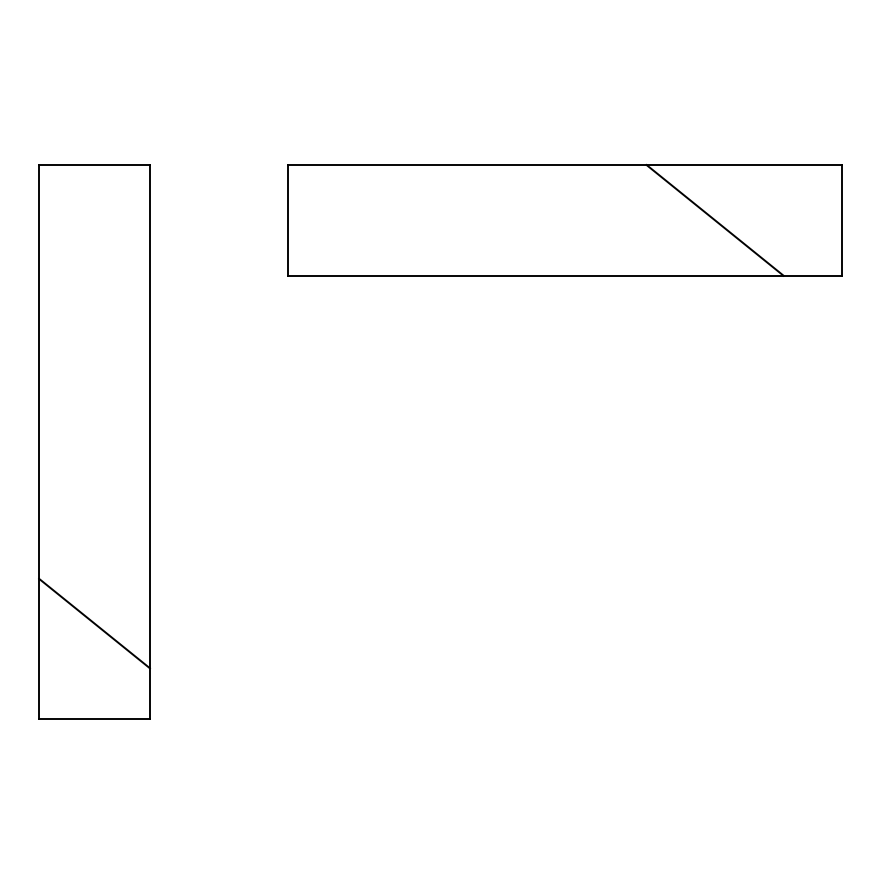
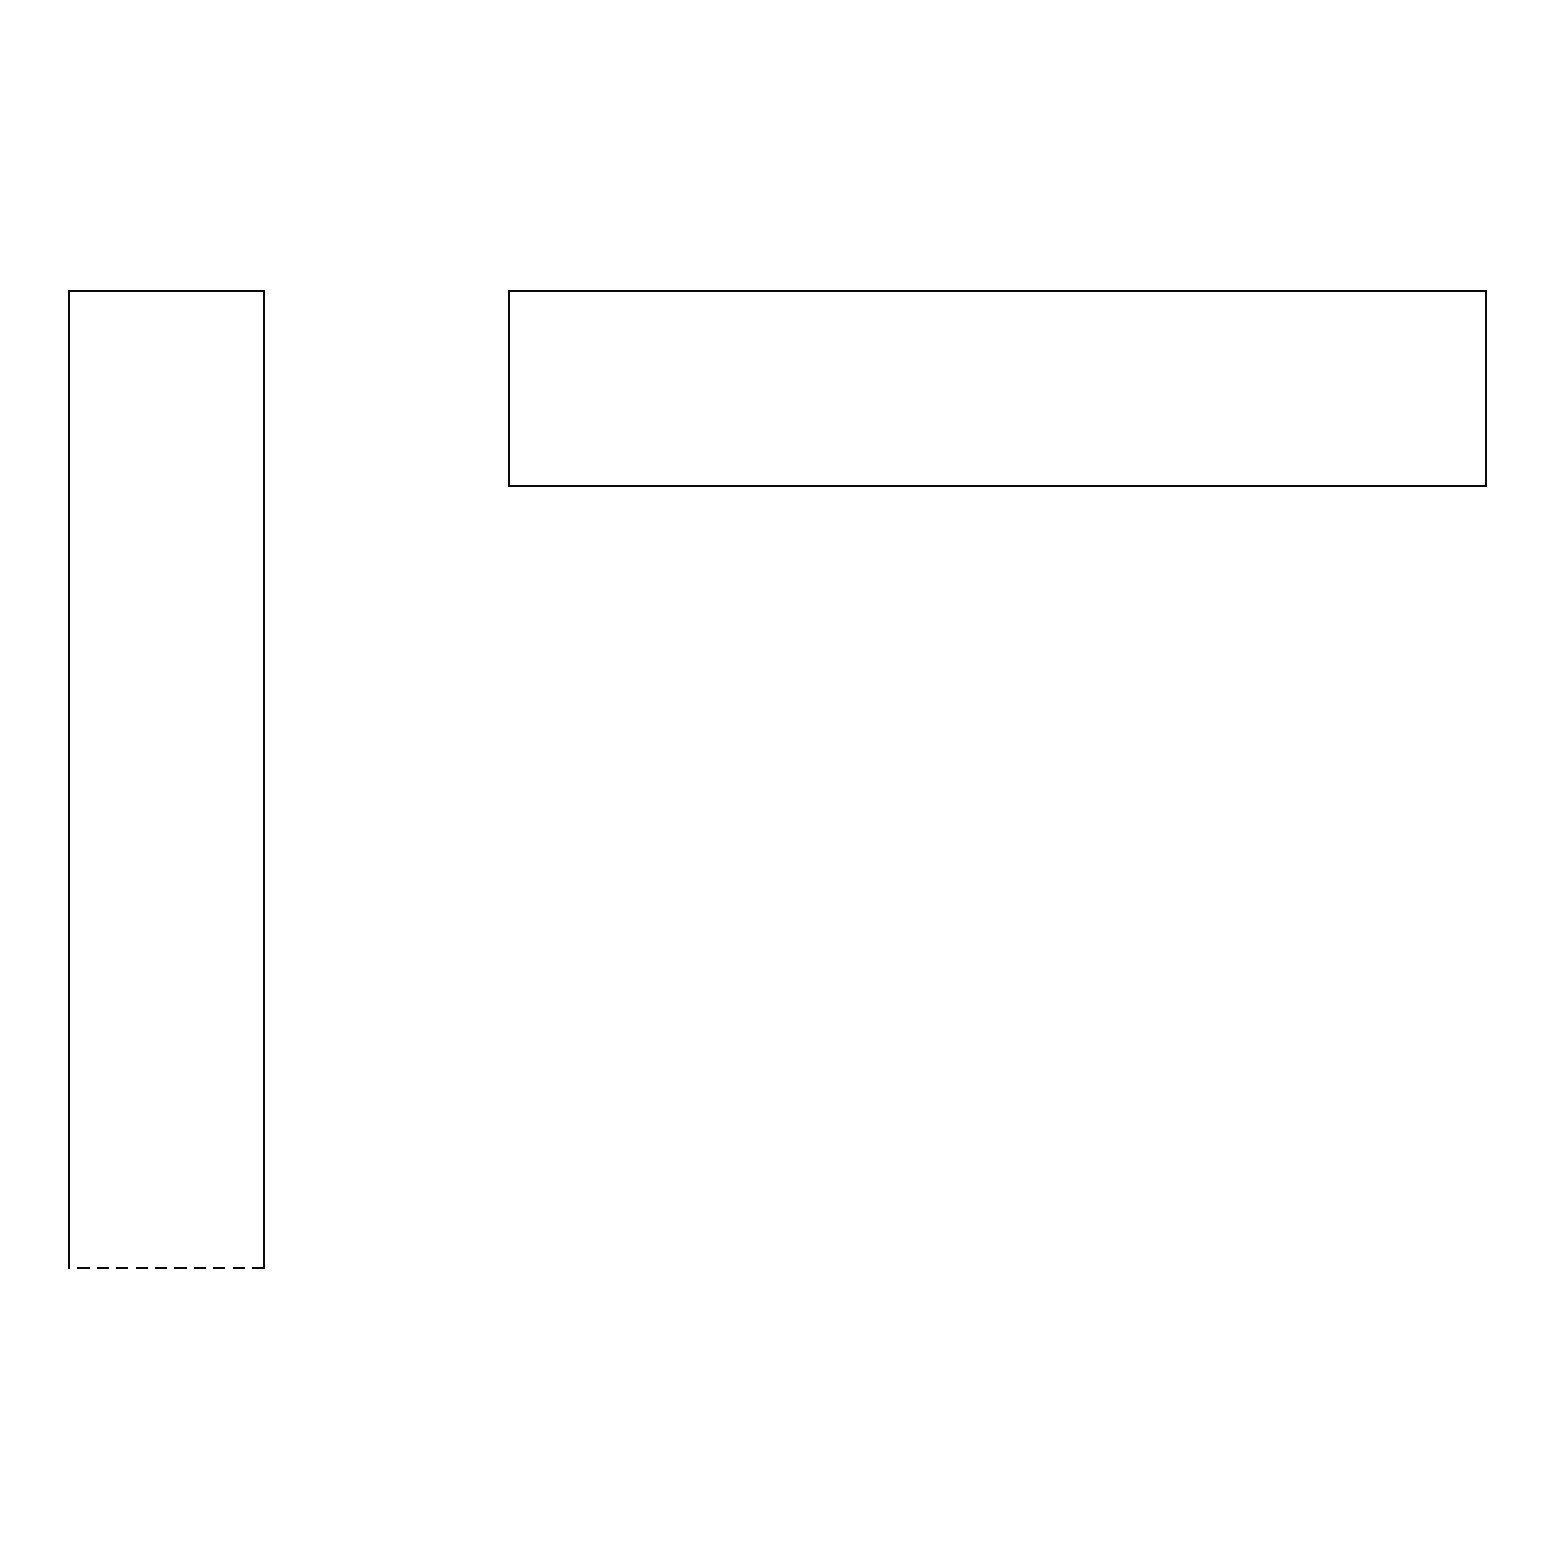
line: (714, 220) -> (1260, 388), removed
line: (94, 623) -> (166, 1099), removed
line: (94, 718) -> (166, 1267), solid -> dashed

